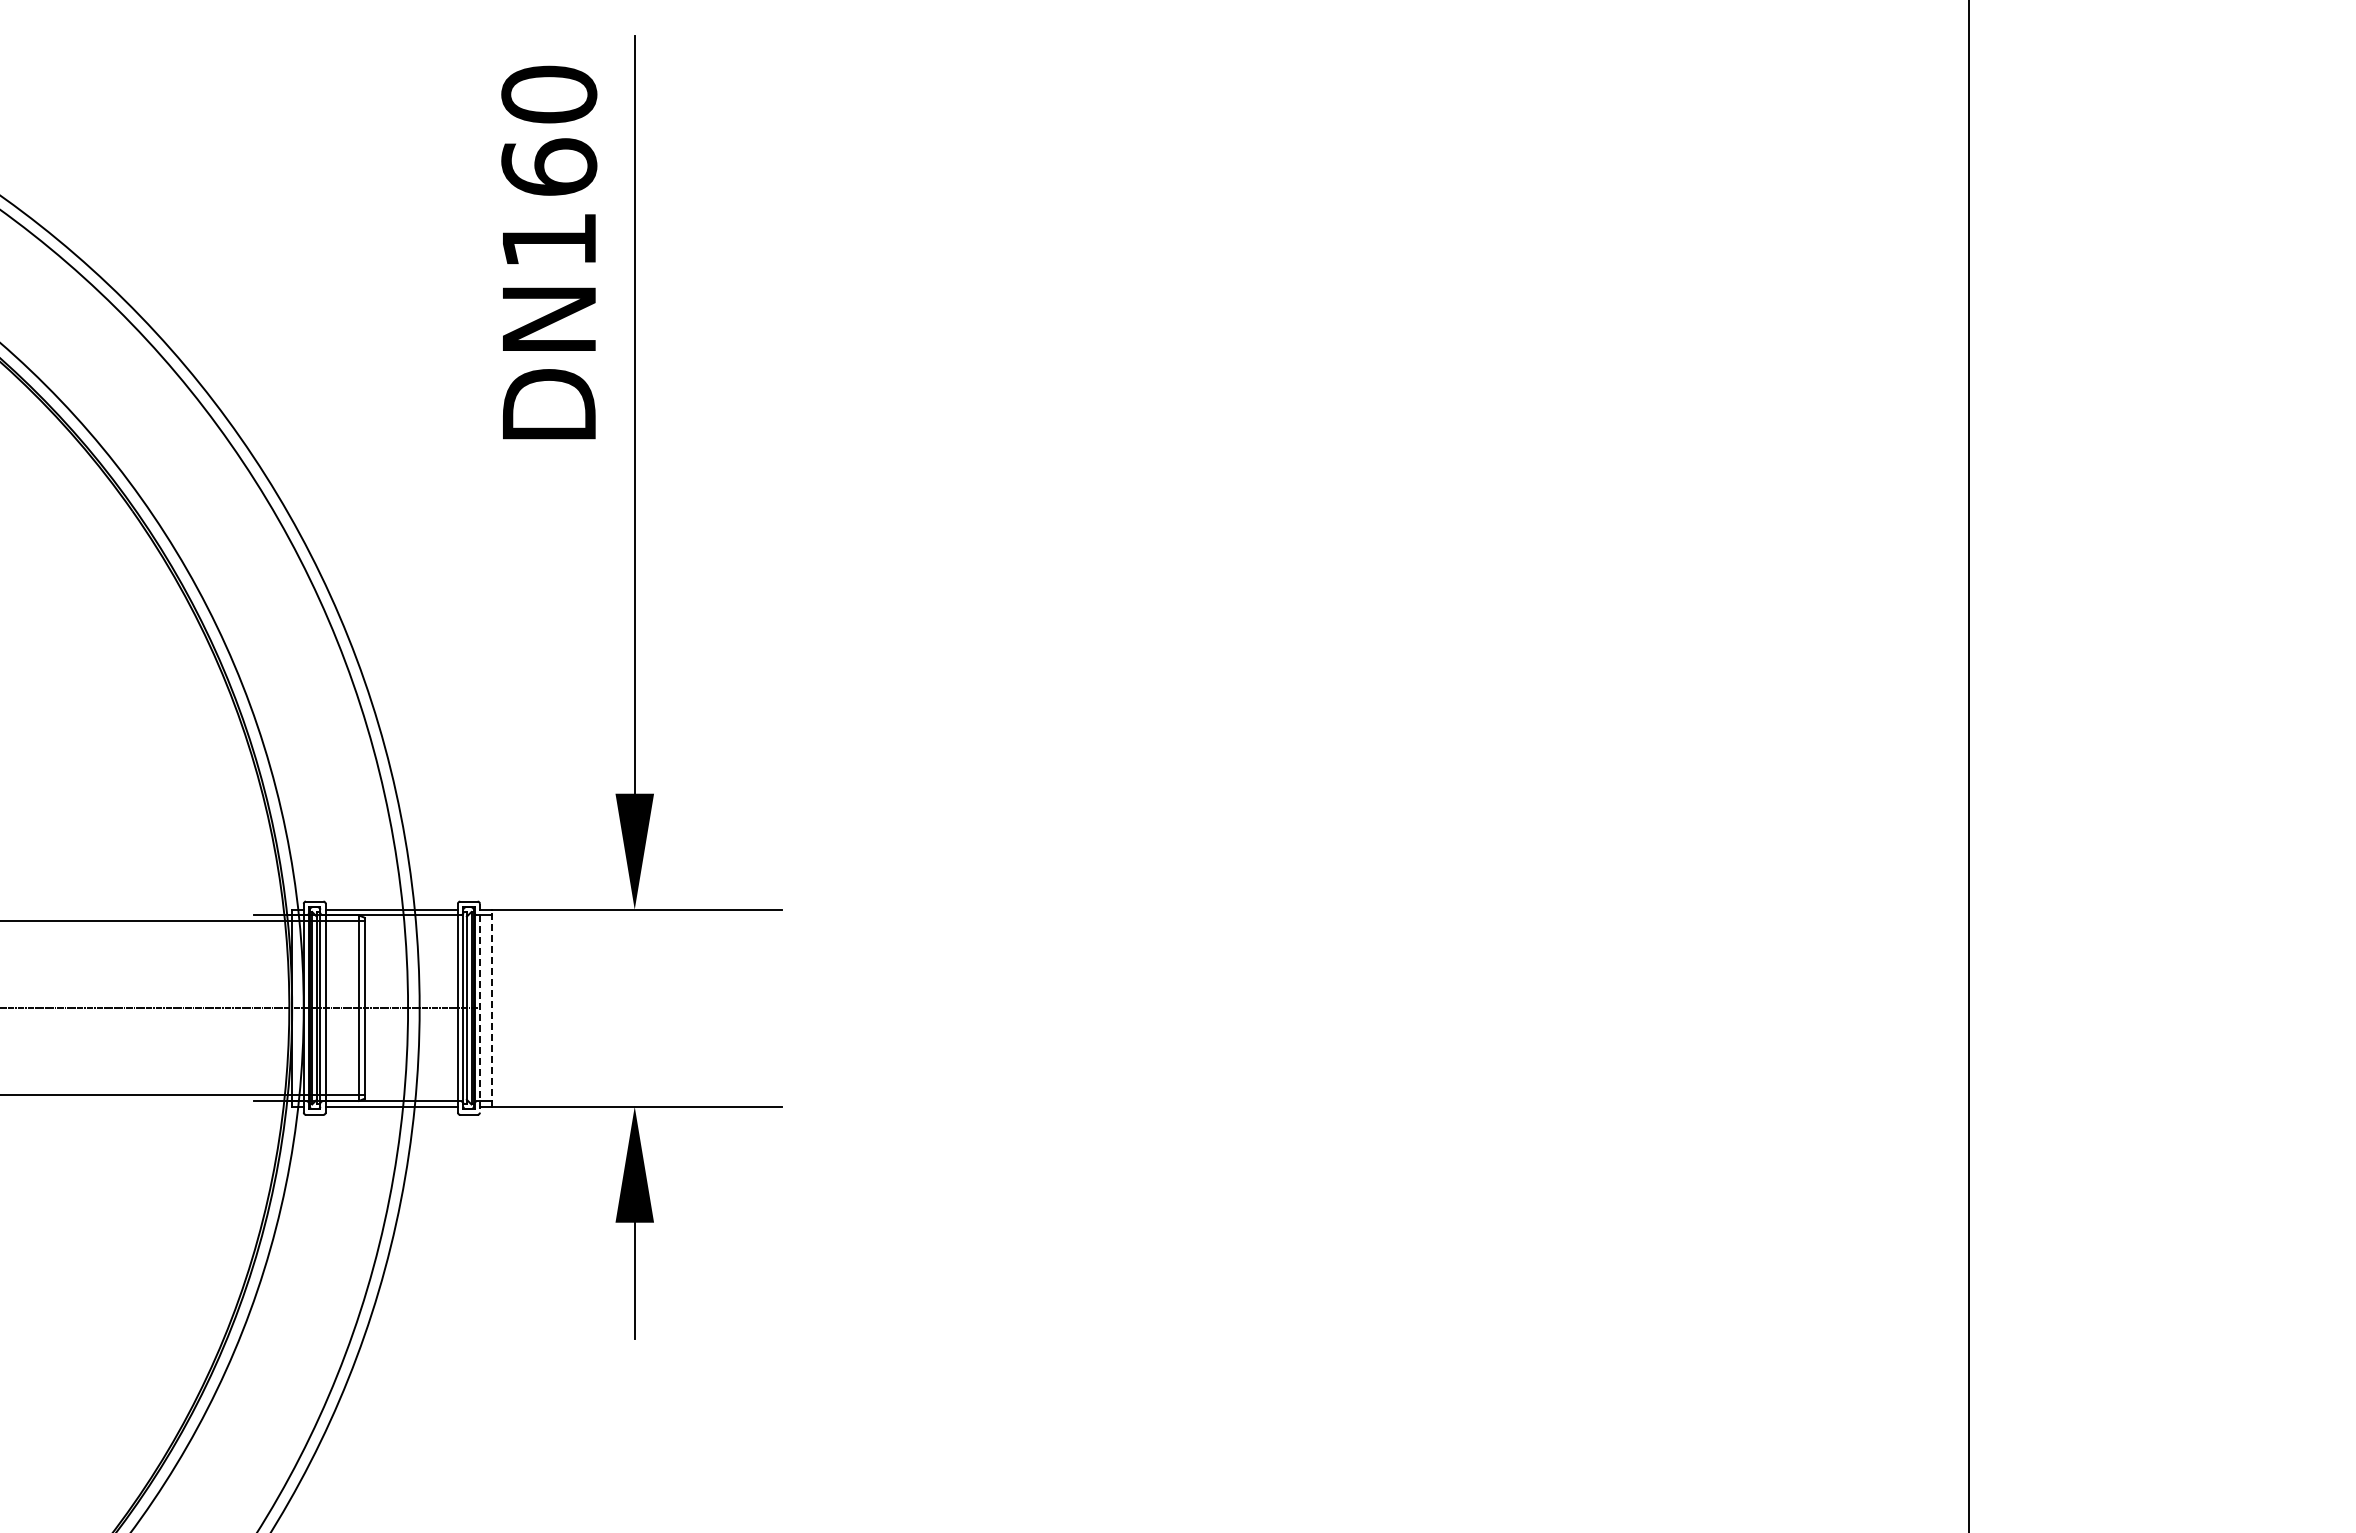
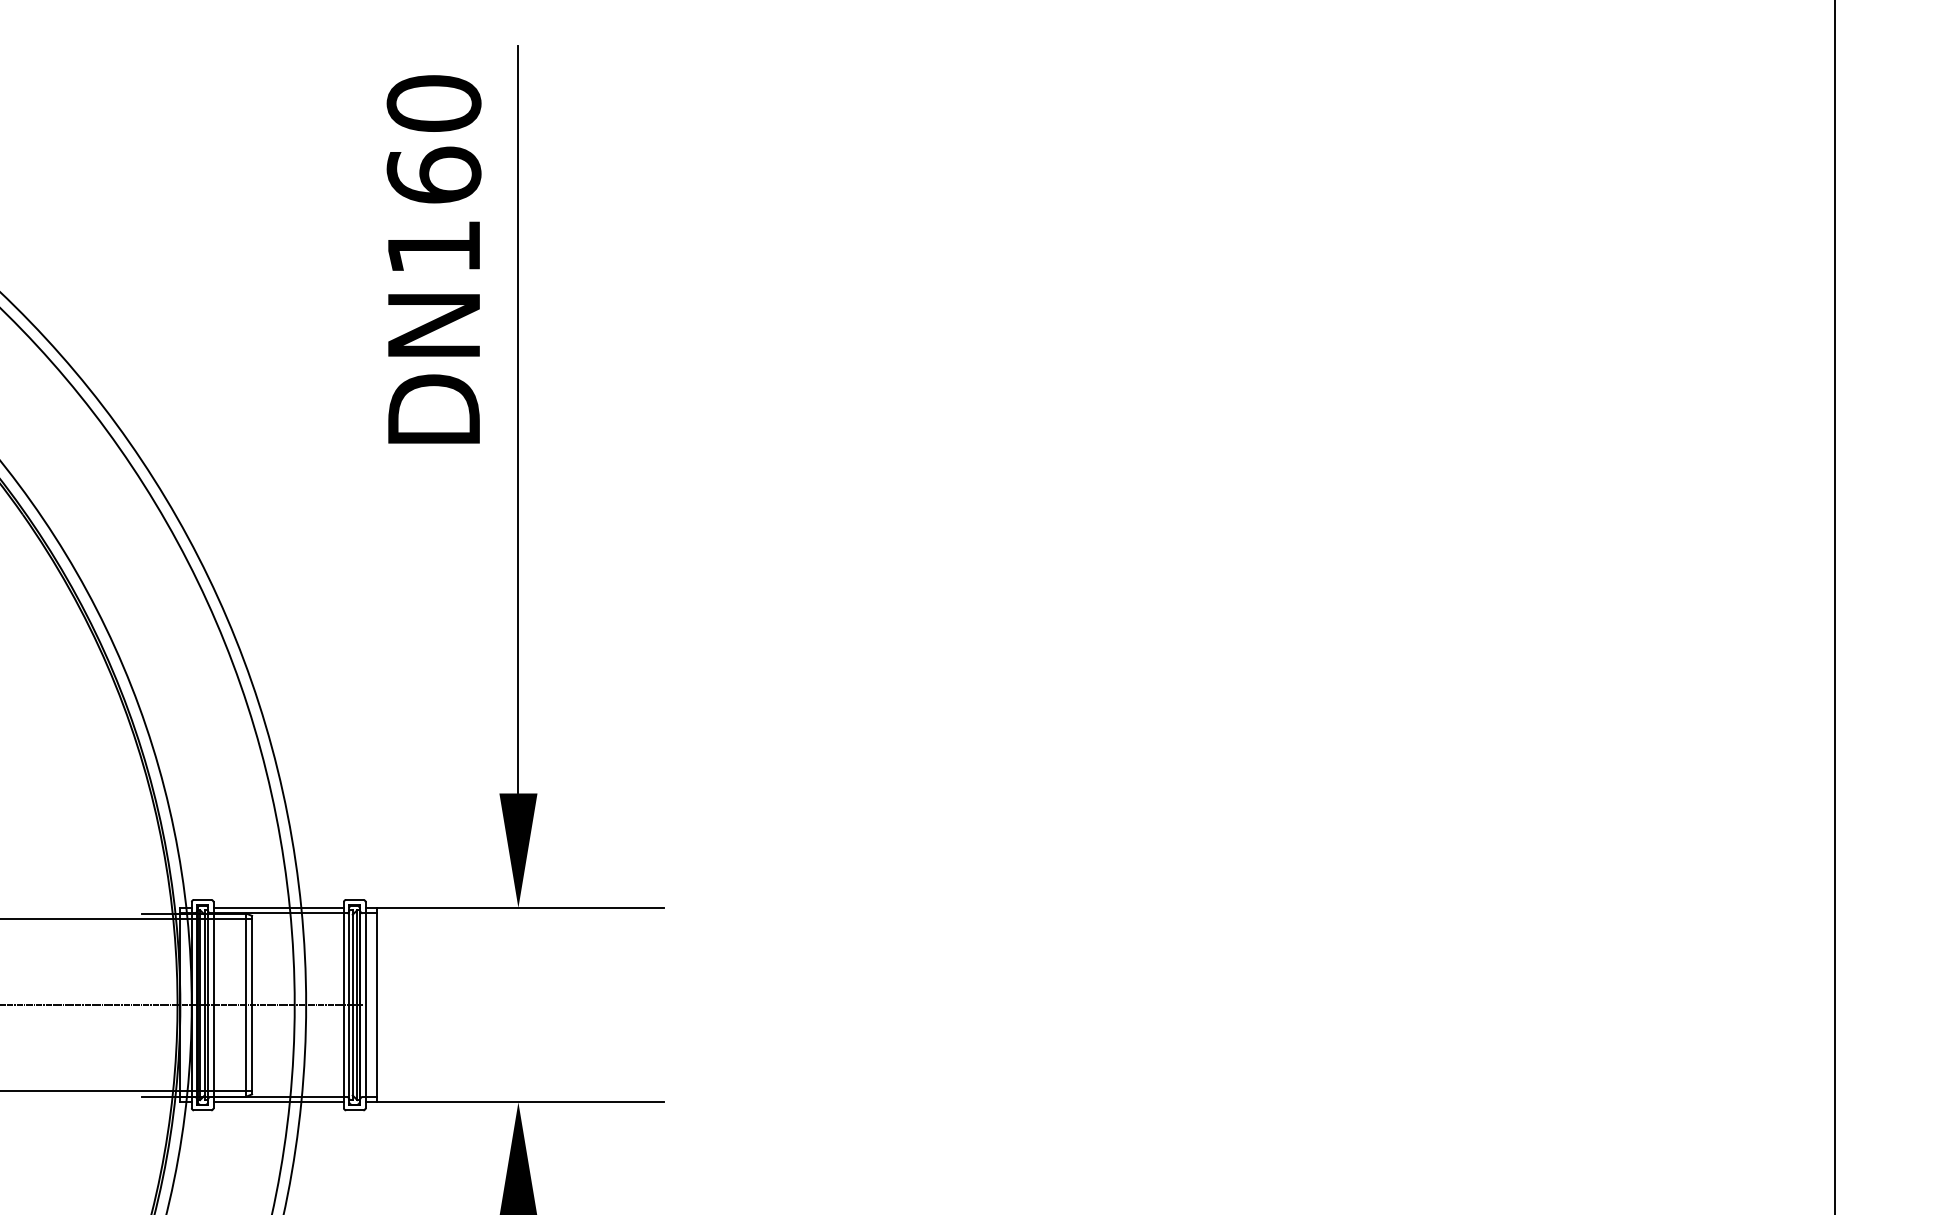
line: (479, 1008) -> (365, 1005), dashed -> solid
line: (491, 1008) -> (377, 1005), dashed -> solid

